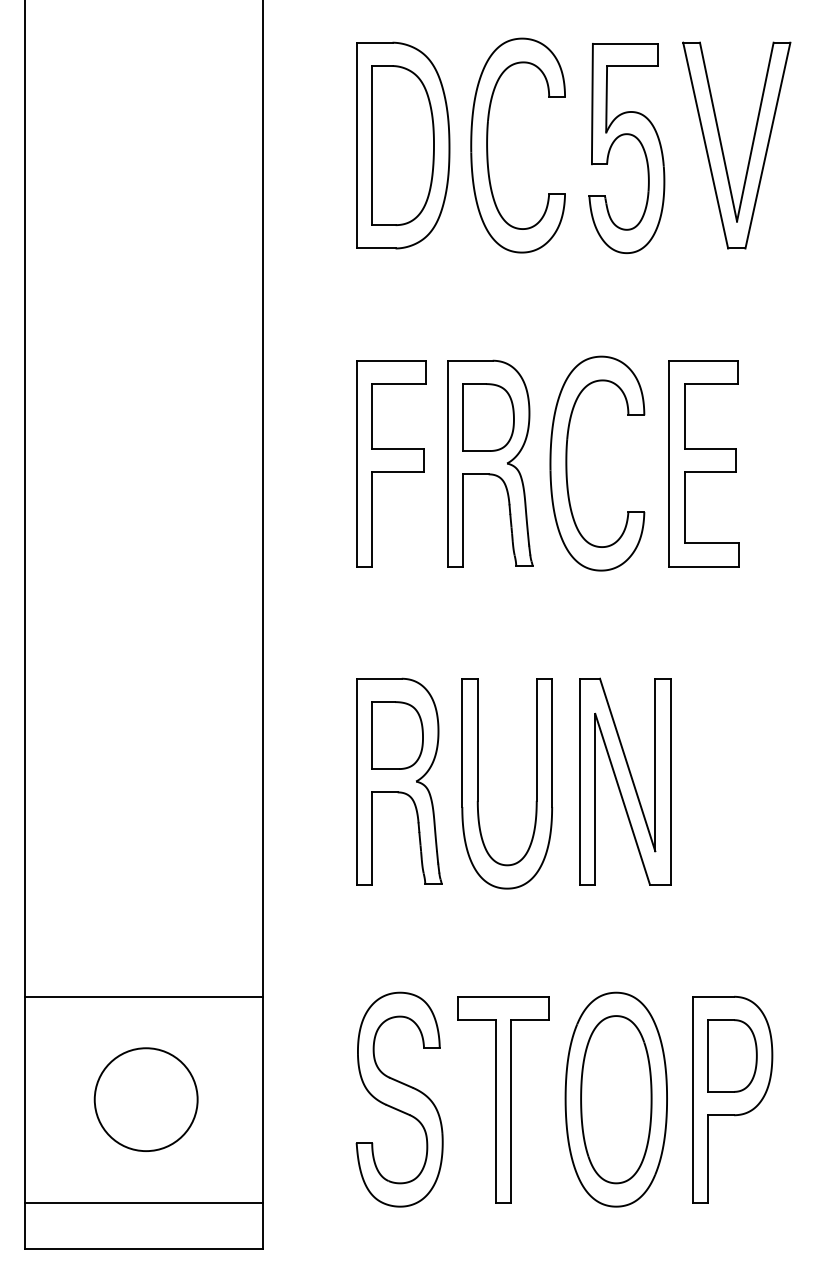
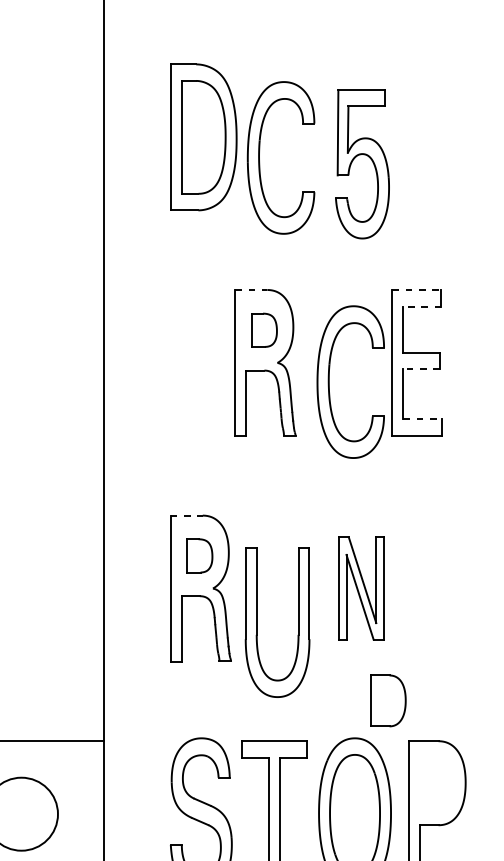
part: (618, 138) -> (356, 157), moved
part: (488, 149) -> (260, 160), moved
part: (723, 150) -> (431, 140), removed
line: (470, 360) -> (251, 289), solid -> dashed
line: (704, 360) -> (417, 289), solid -> dashed
line: (711, 384) -> (422, 306), solid -> dashed
part: (488, 417) -> (264, 330), size x0.7
part: (391, 463) -> (195, 362), removed
part: (567, 463) -> (329, 382), moved
line: (710, 472) -> (421, 369), solid -> dashed
line: (712, 543) -> (423, 419), solid -> dashed
line: (379, 678) -> (186, 515), solid -> dashed
part: (397, 735) -> (199, 555), size x0.7
part: (625, 781) -> (361, 588), size x0.7
part: (478, 783) -> (257, 622), moved
part: (732, 1055) -> (388, 700), moved

